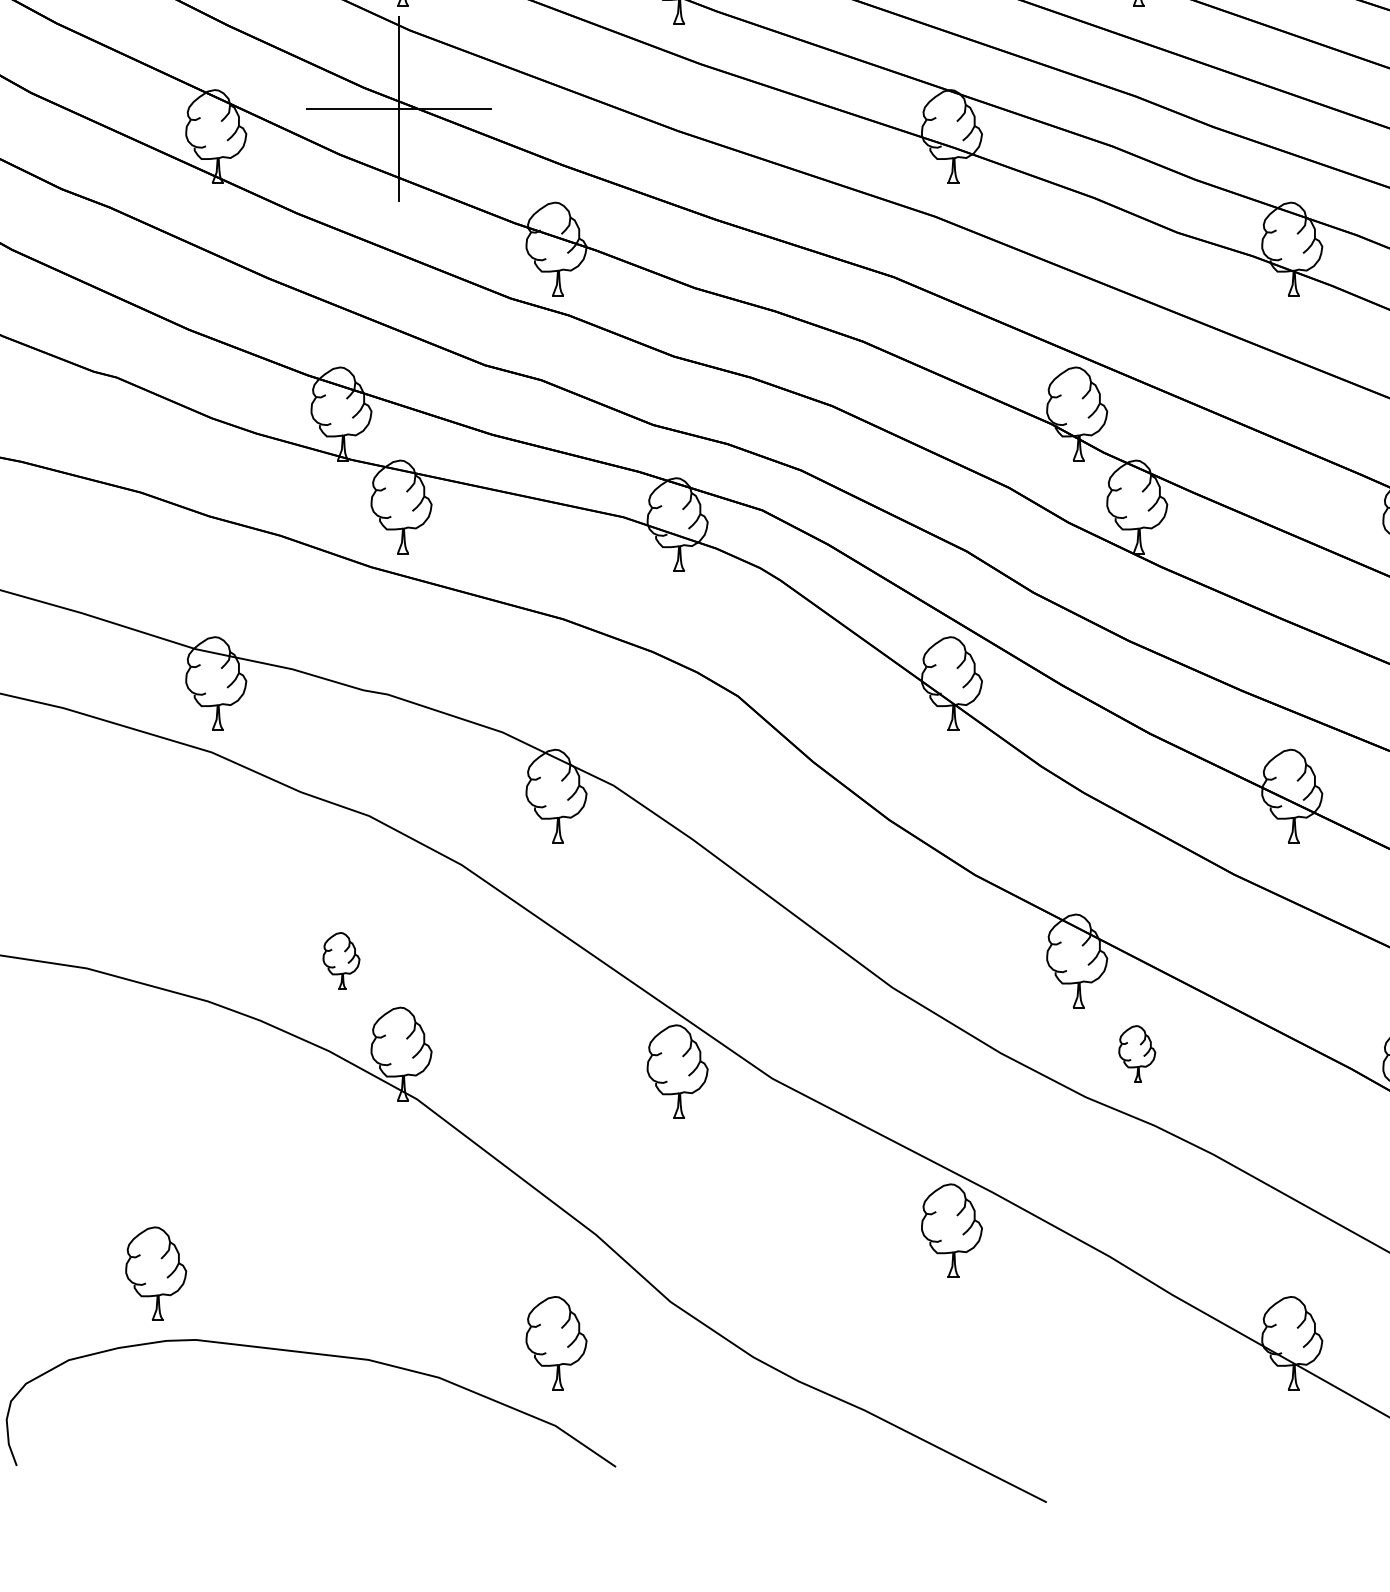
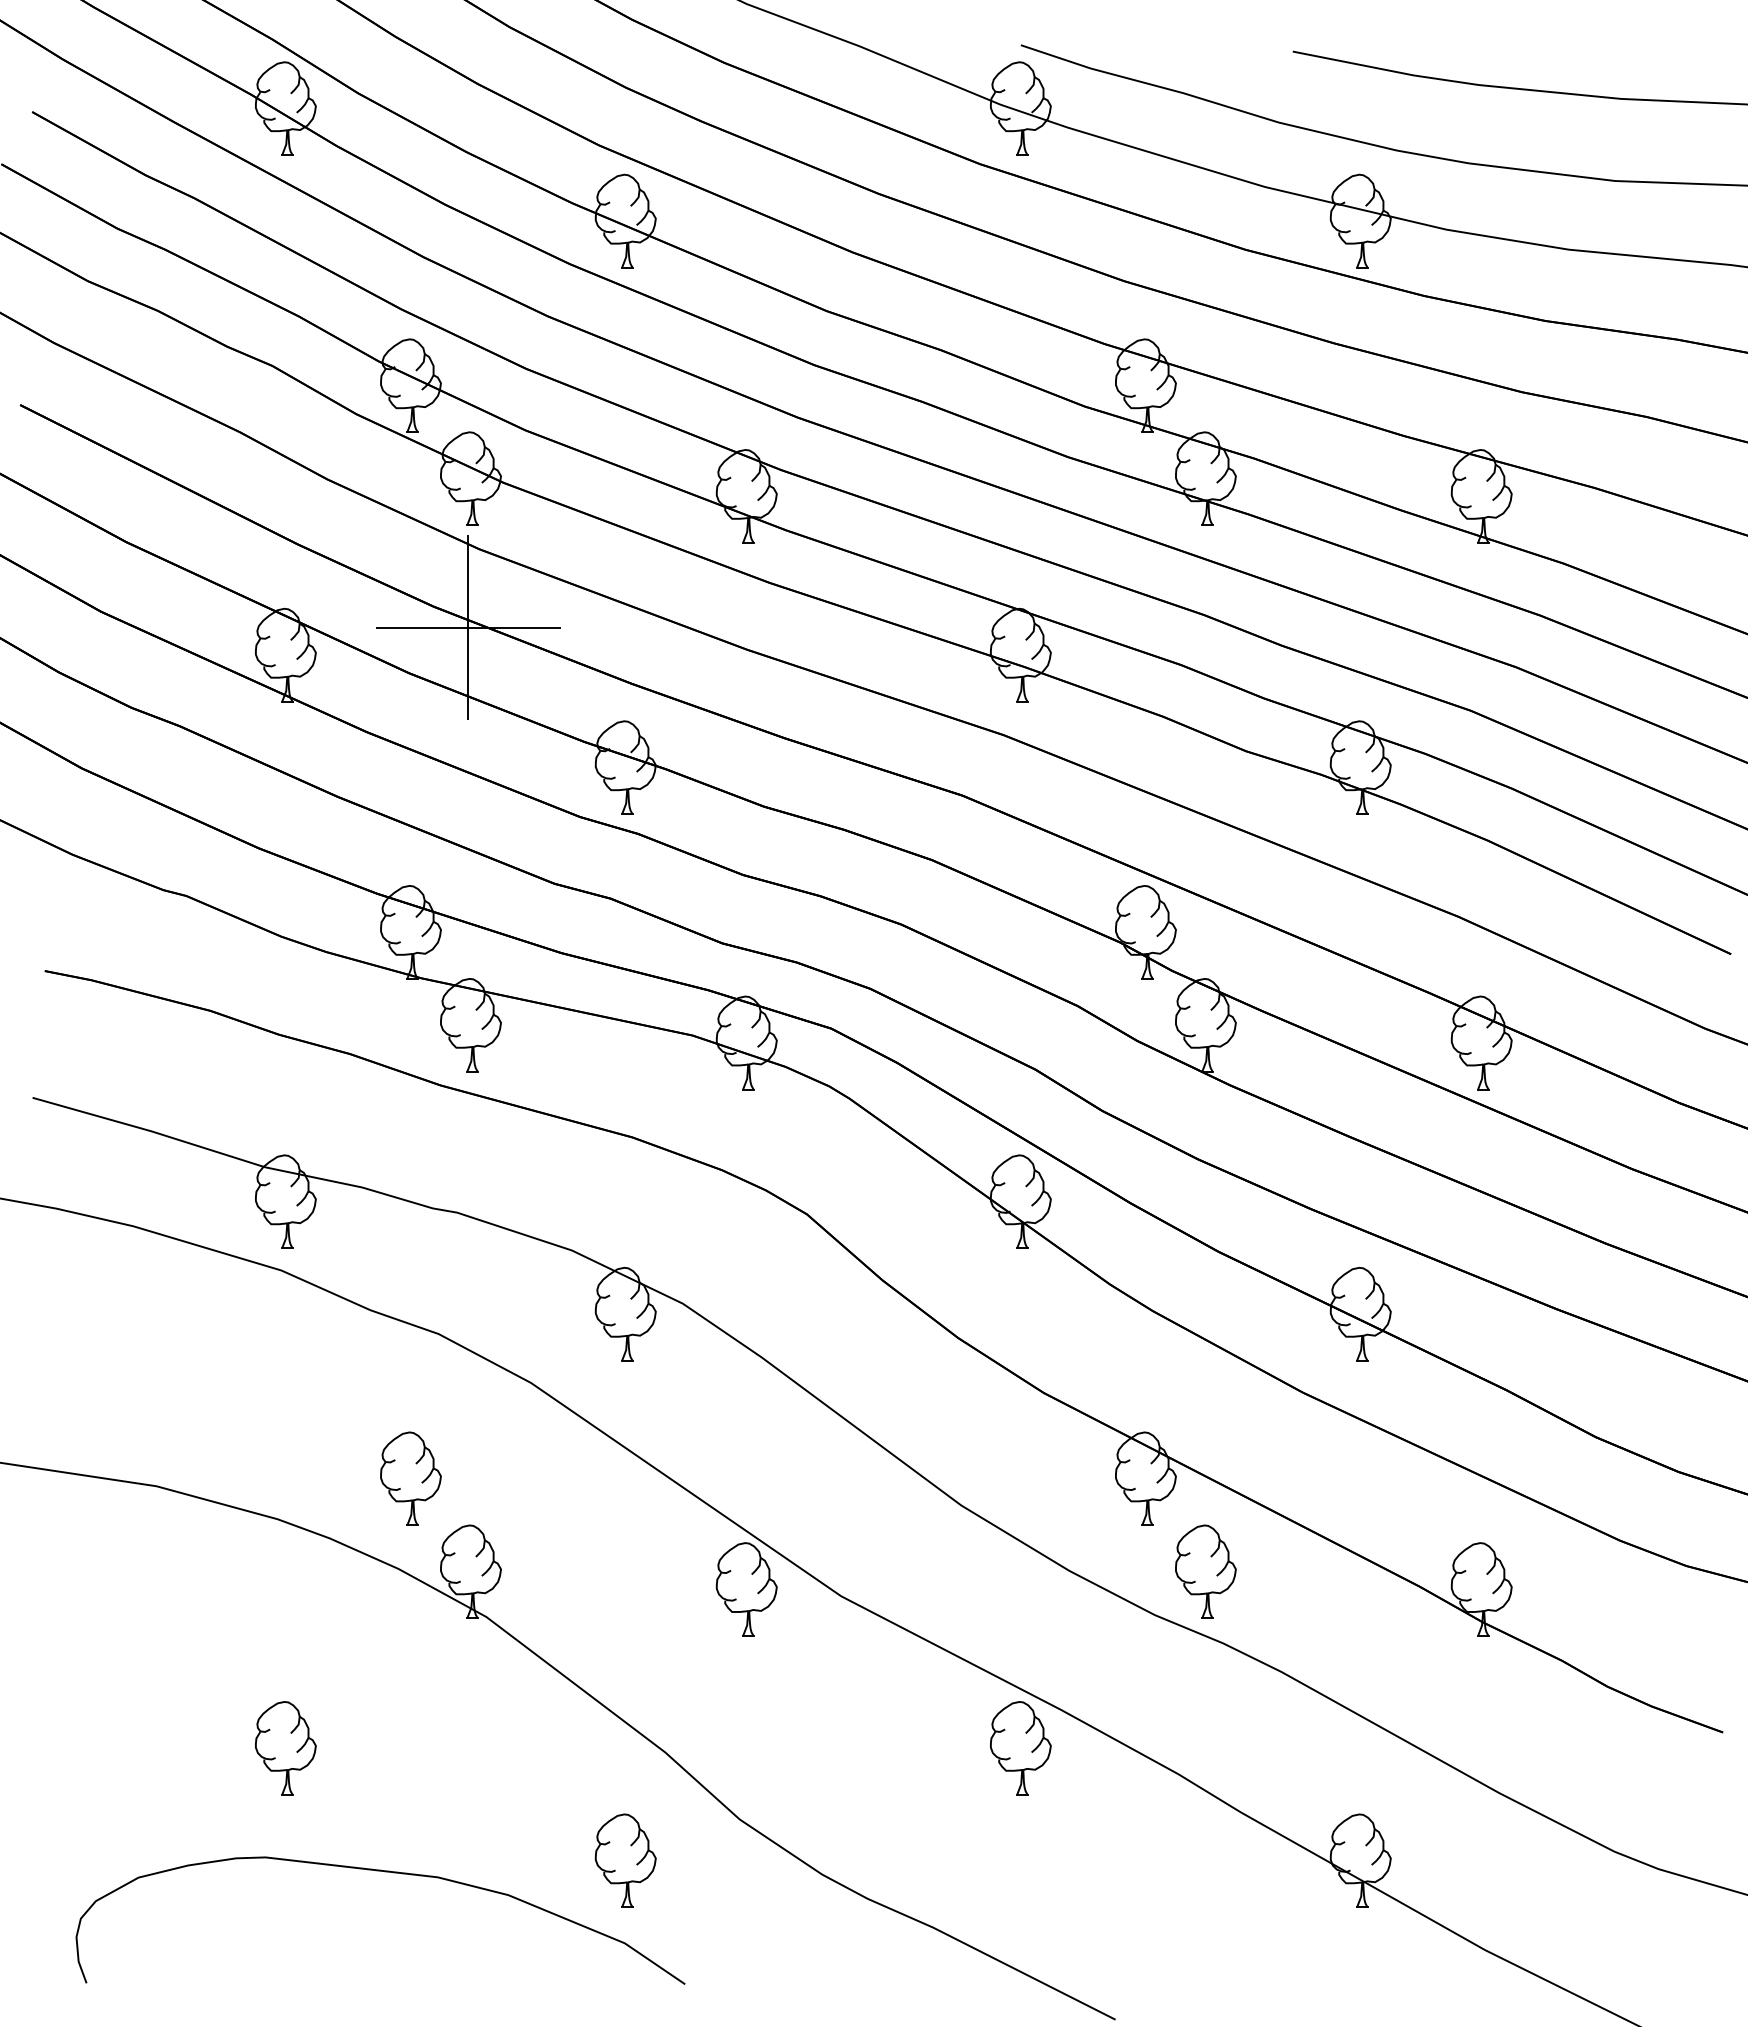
part: (341, 960) -> (410, 1478), size x1.67
part: (1136, 1053) -> (1205, 1571), size x1.67
part: (155, 1273) -> (285, 1748), moved

